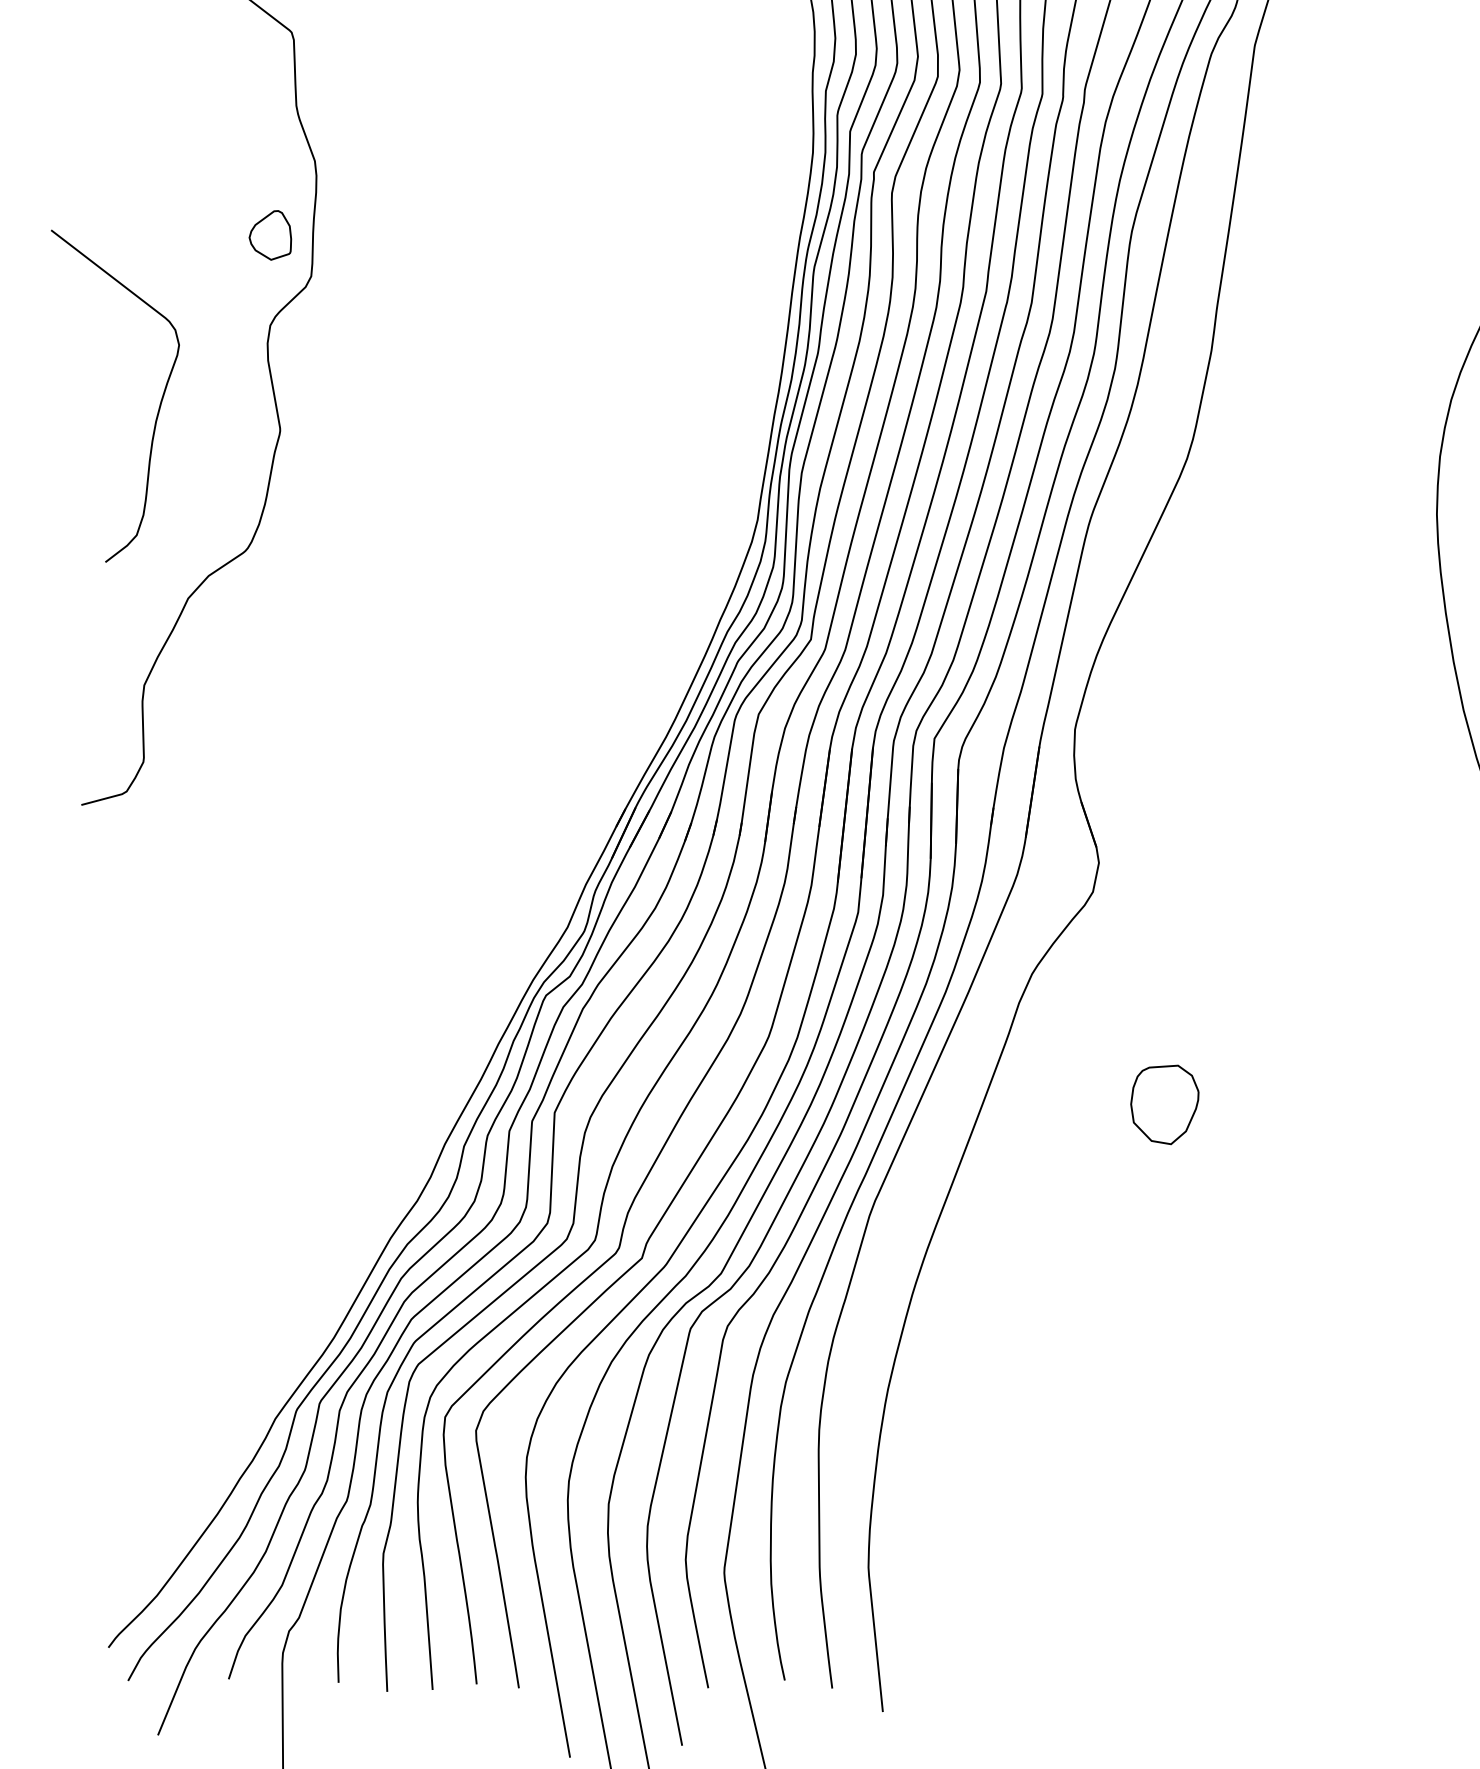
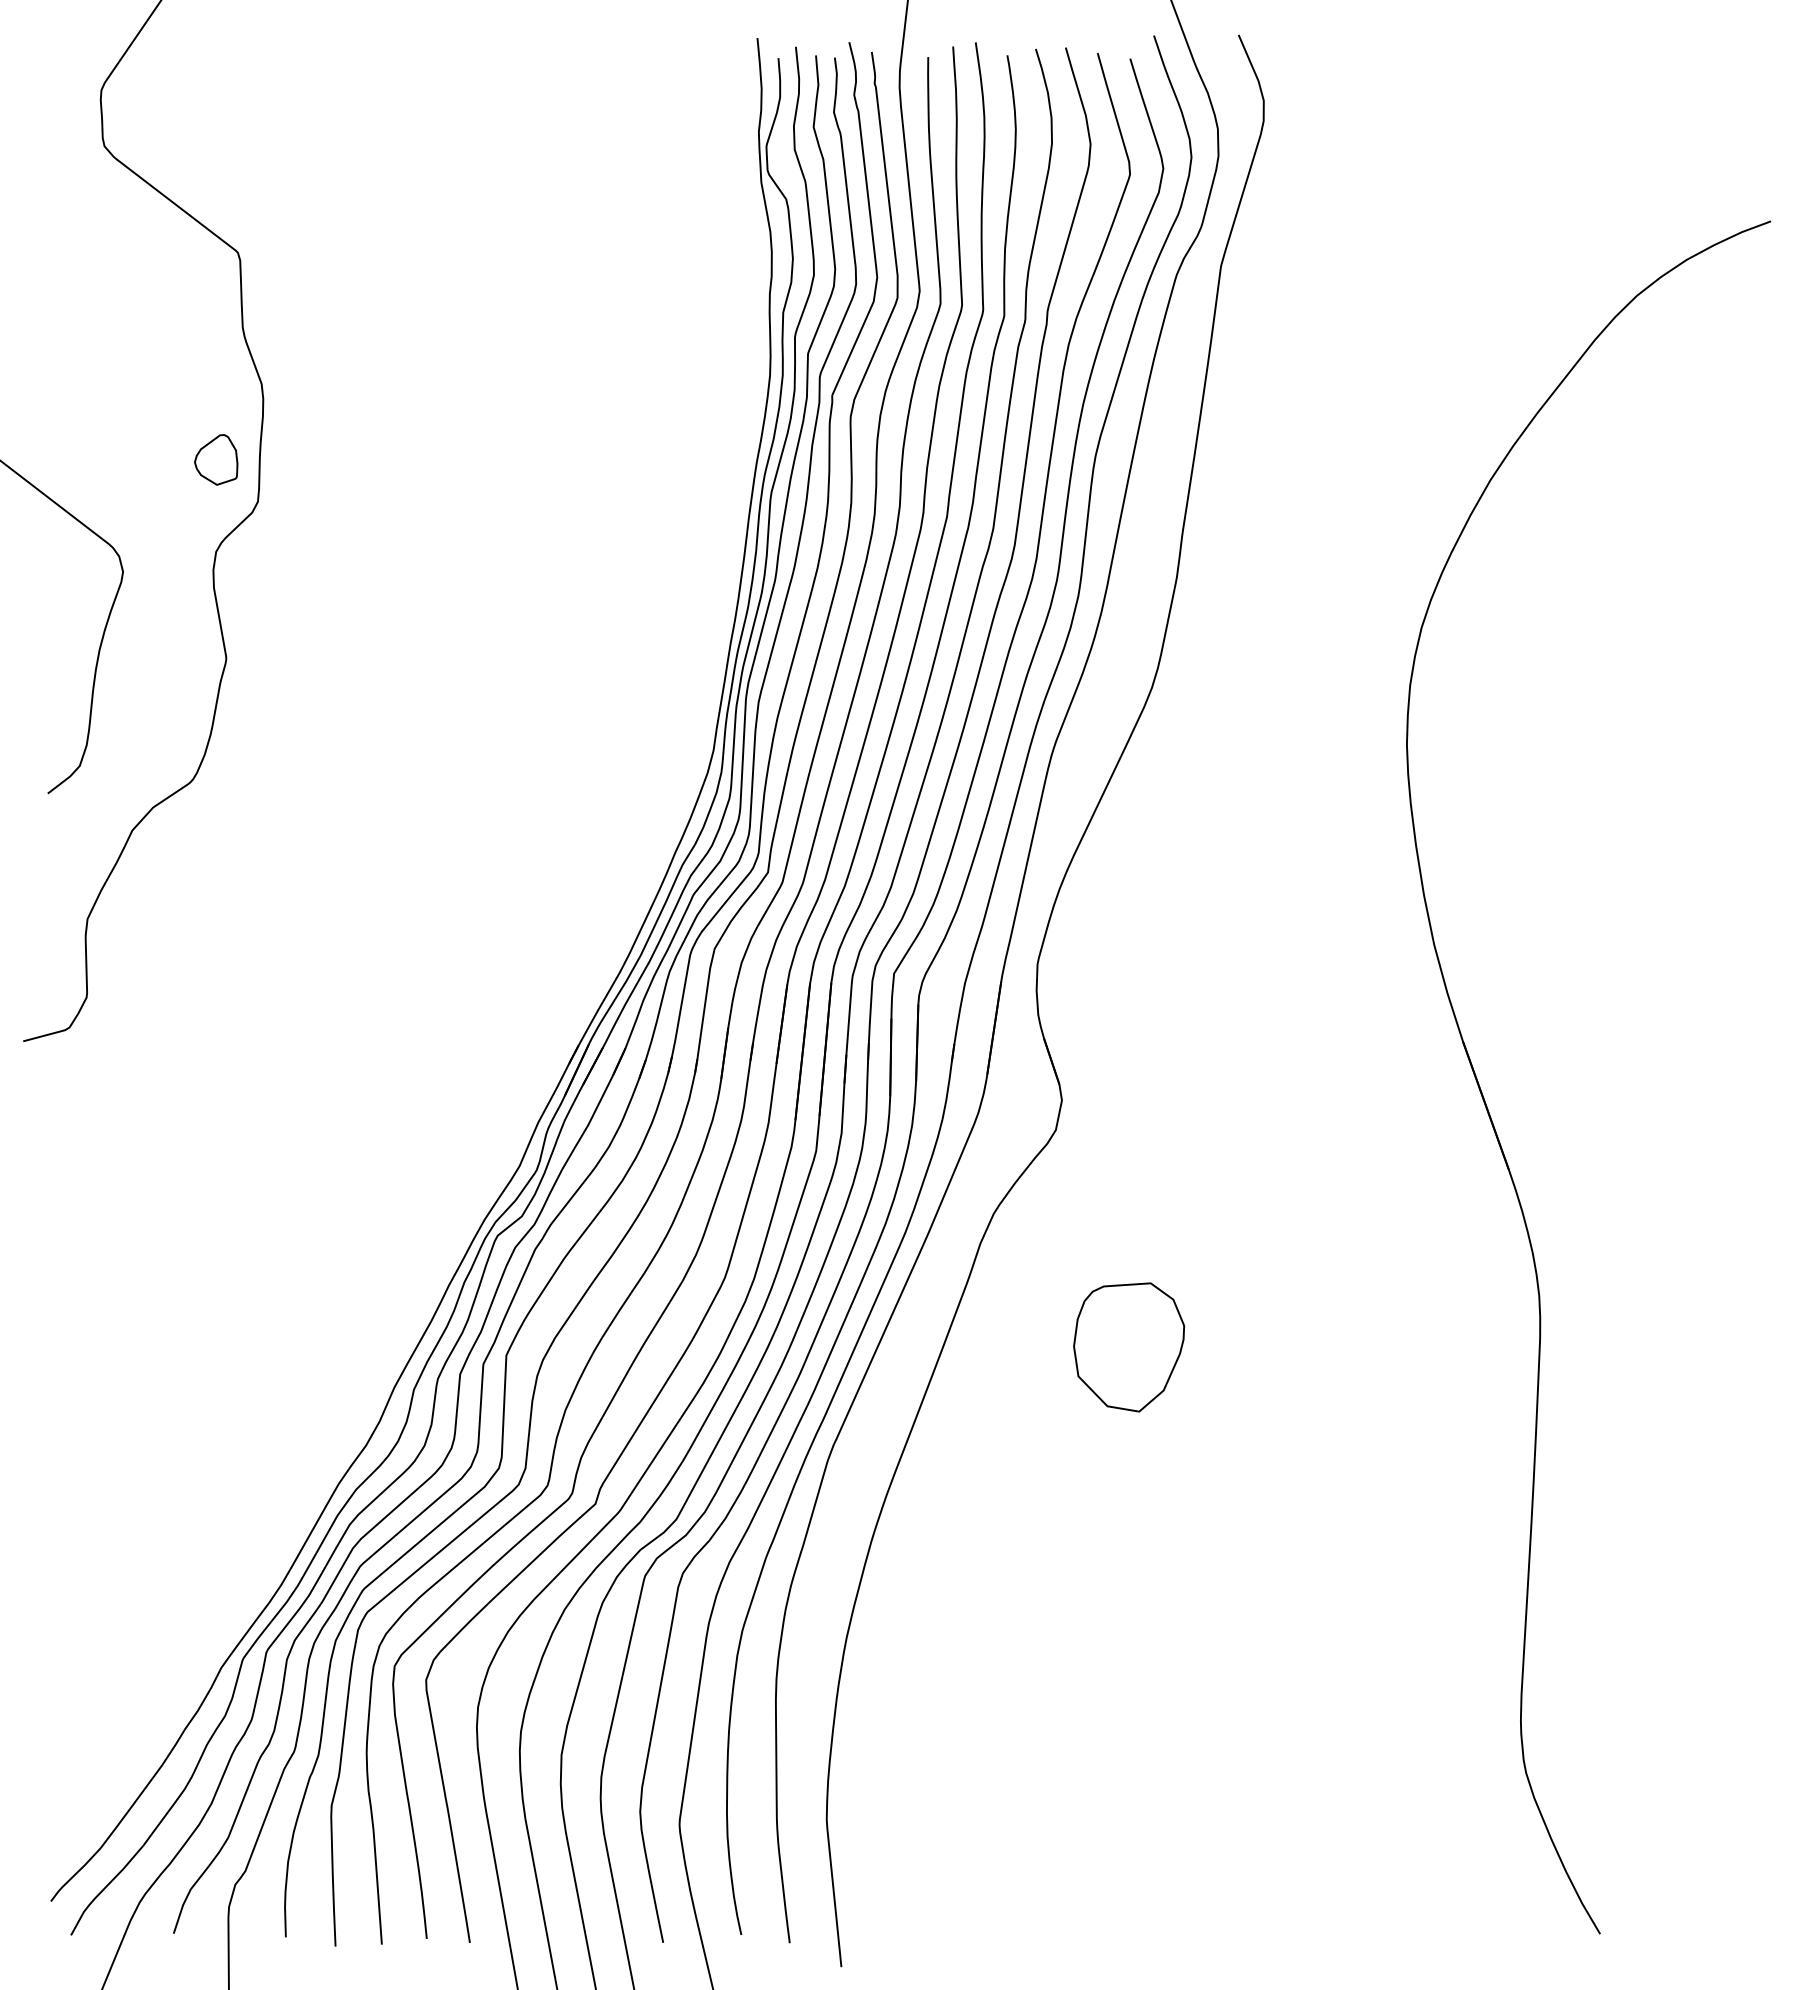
part: (1165, 1104) -> (1129, 1347), size x1.6

